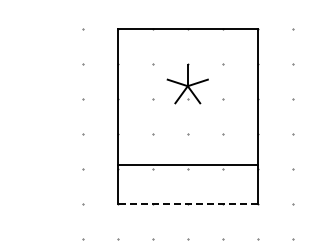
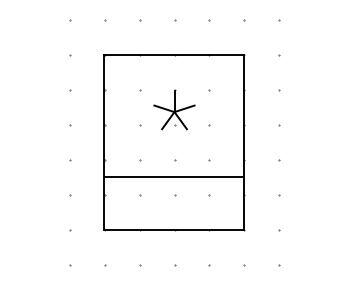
line: (187, 164) -> (174, 177), moved
line: (187, 203) -> (174, 229), dashed -> solid

